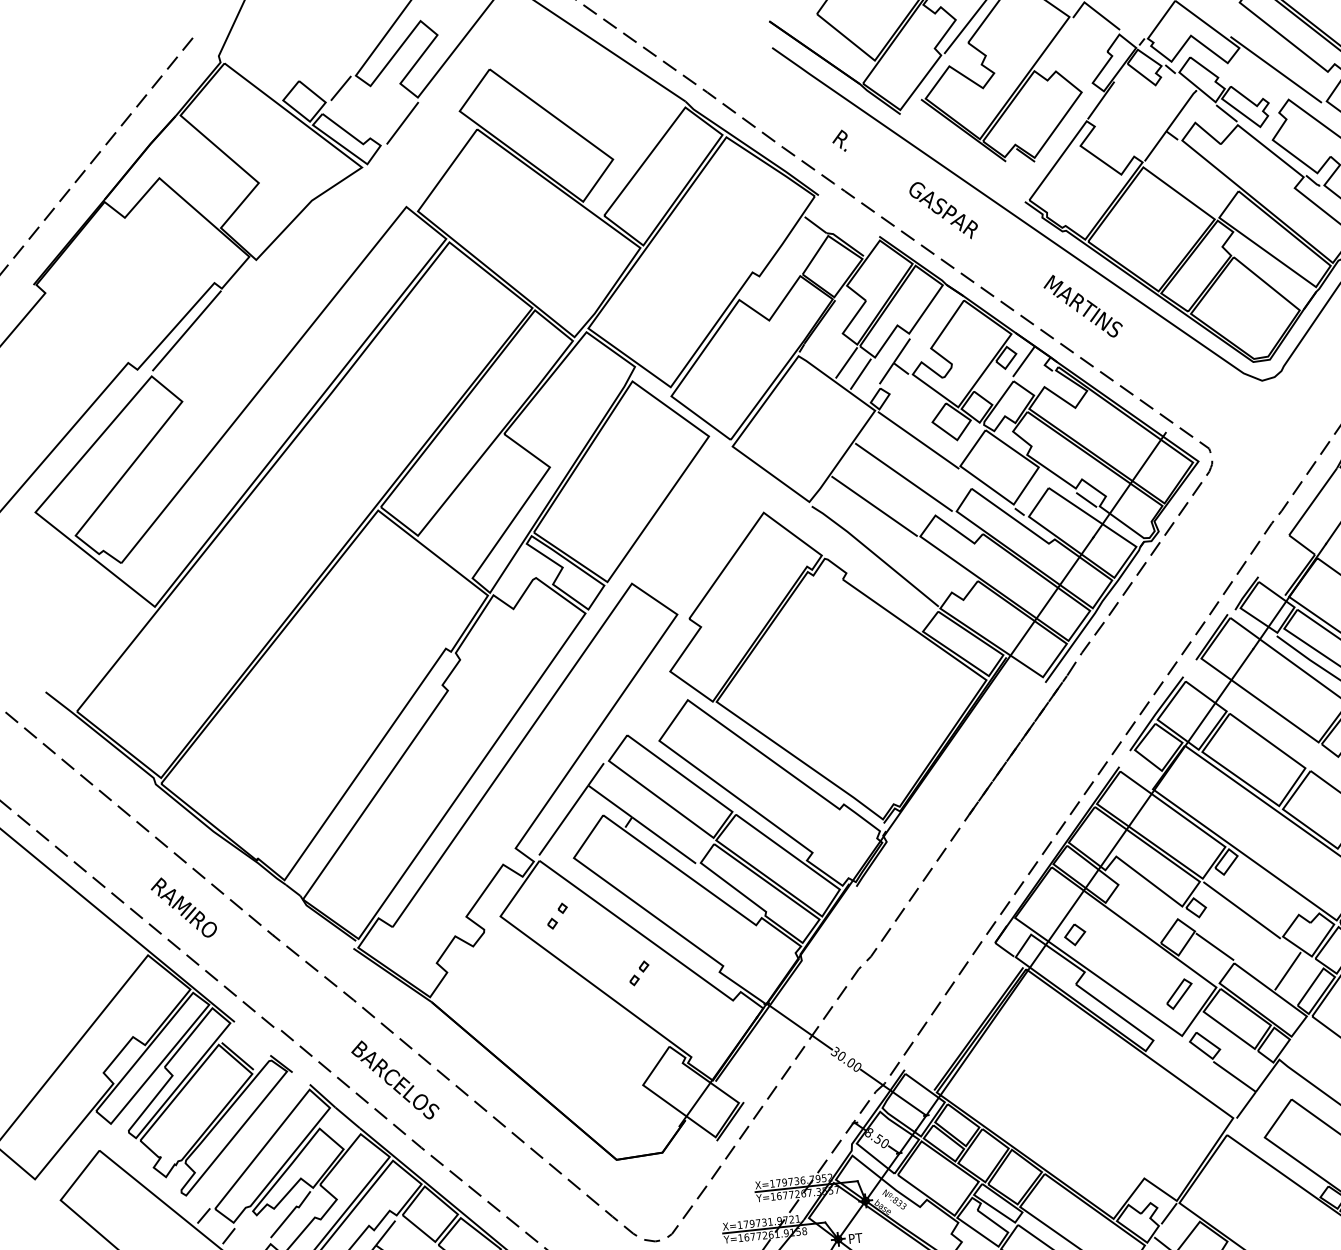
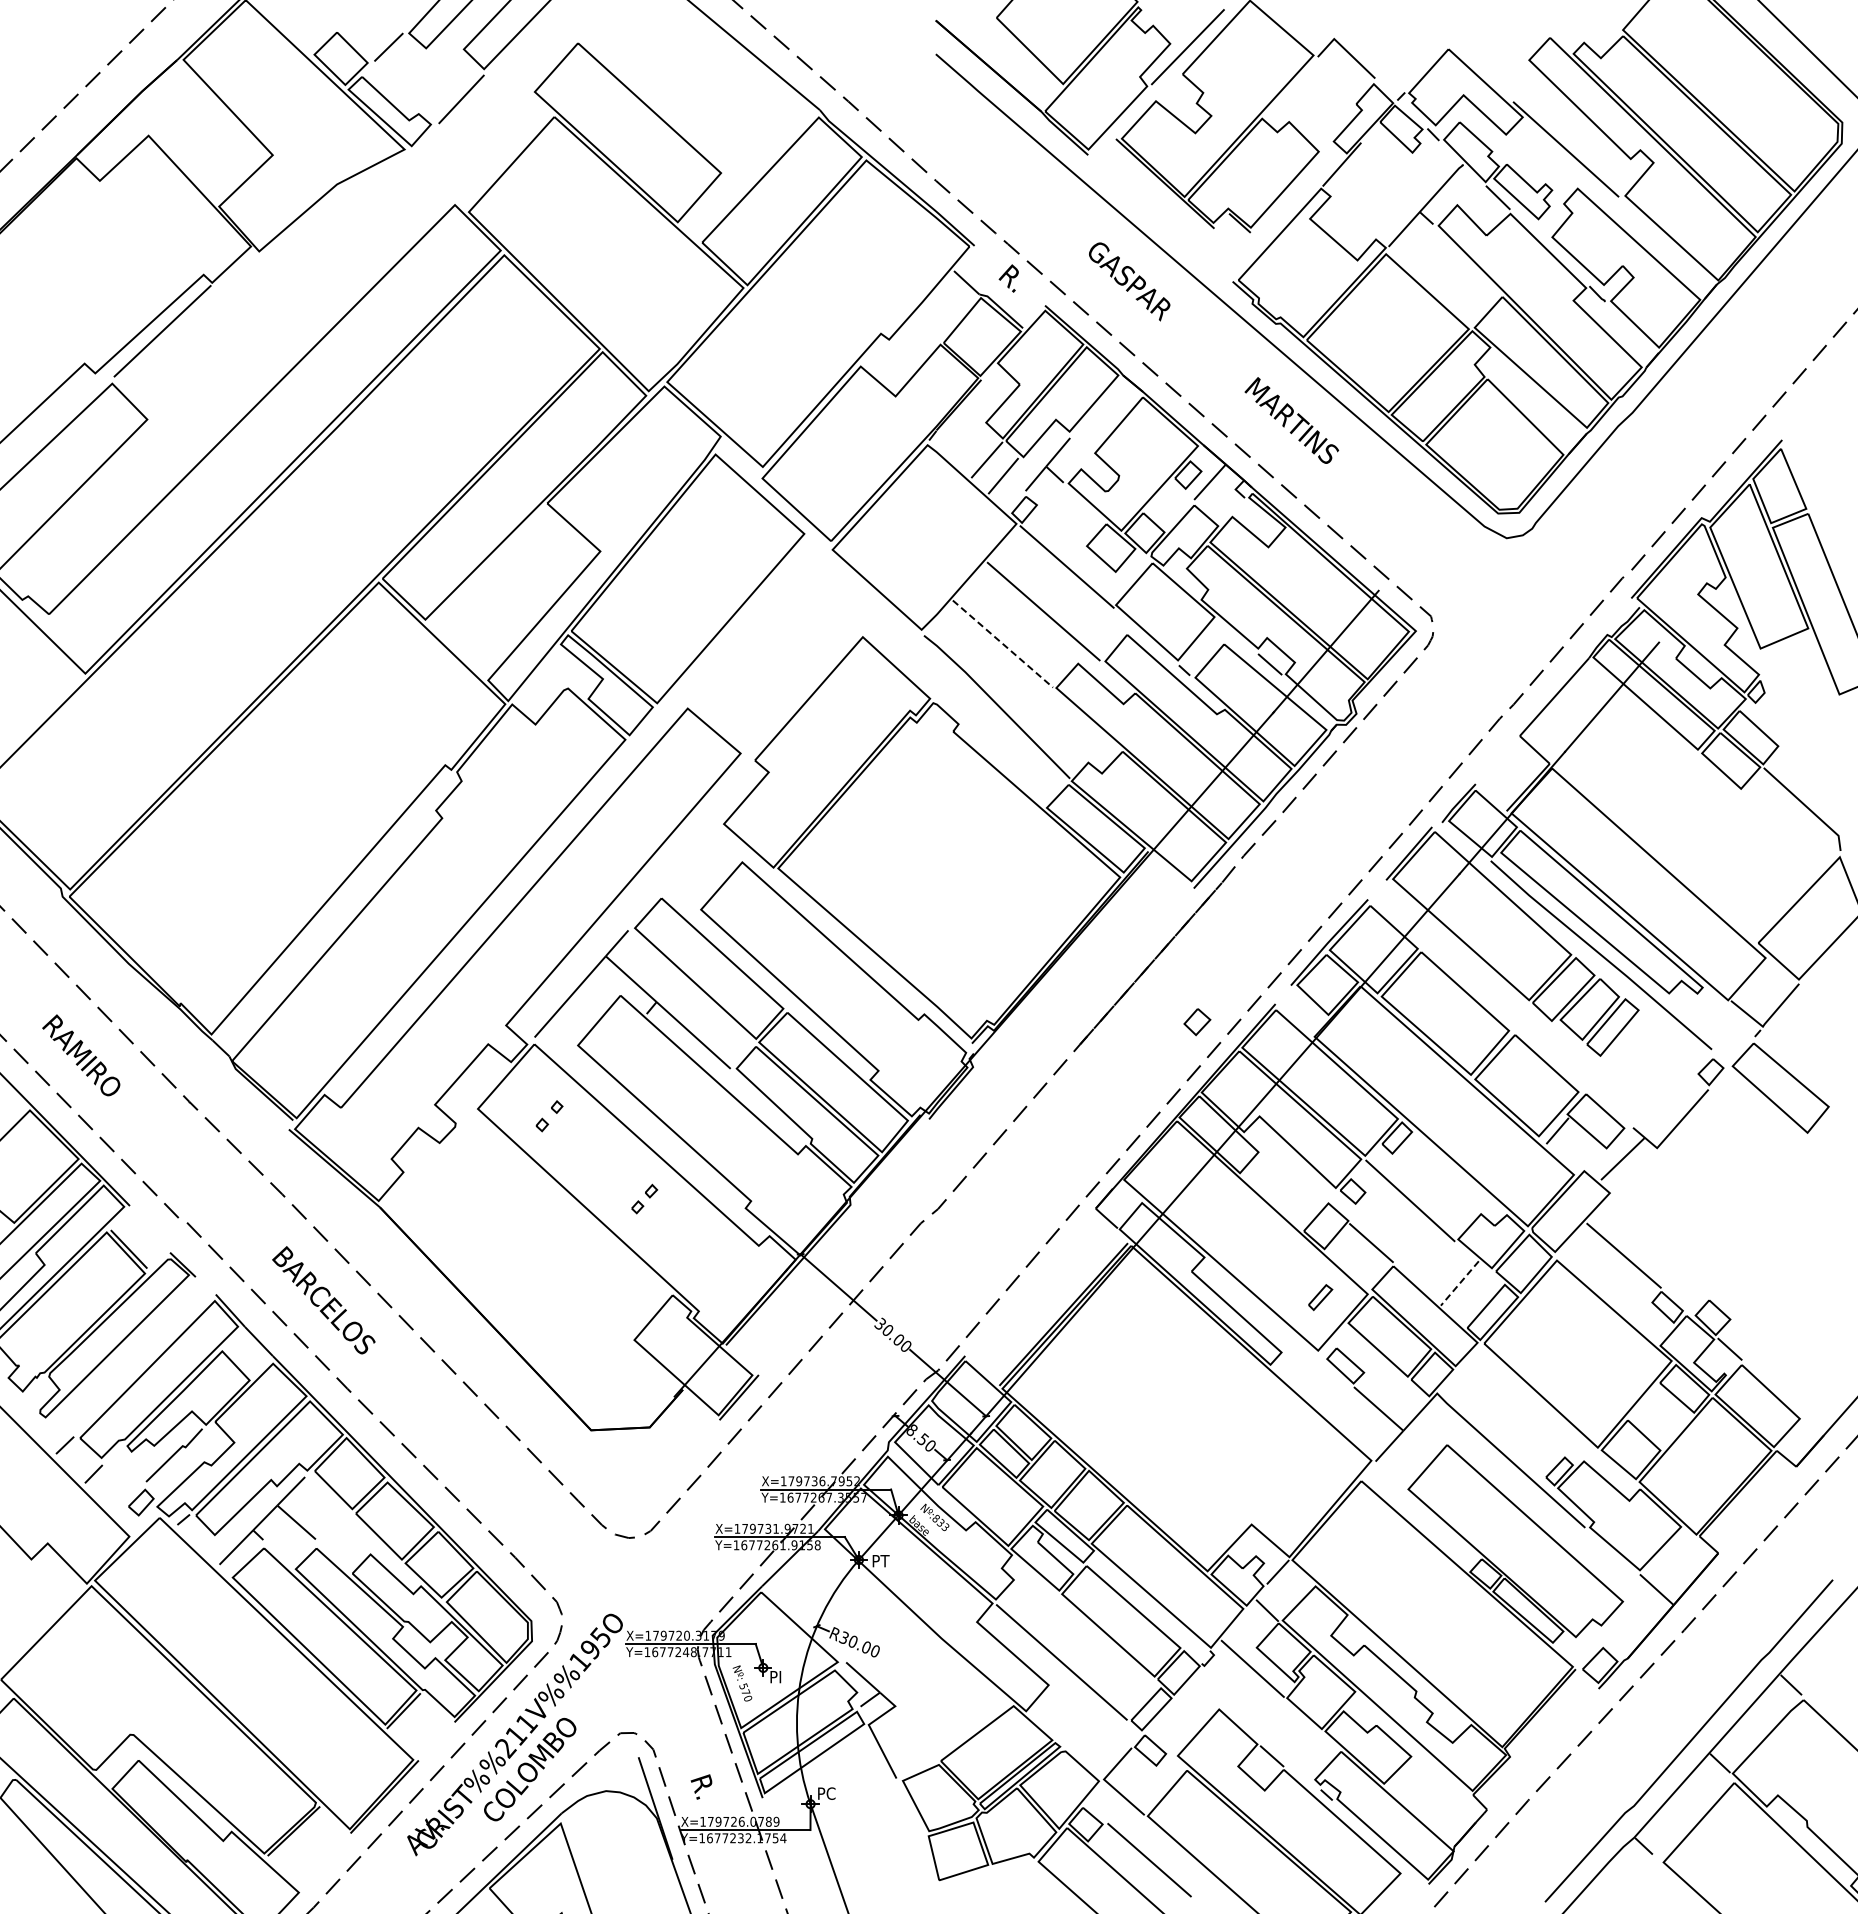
text: (839, 141) -> (1008, 278), moved
line: (875, 506) -> (1003, 644), solid -> dashed
part: (1075, 935) -> (1197, 1022), moved
line: (1287, 971) -> (1459, 1283), solid -> dashed
part: (1179, 993) -> (1320, 1297), size x0.7

